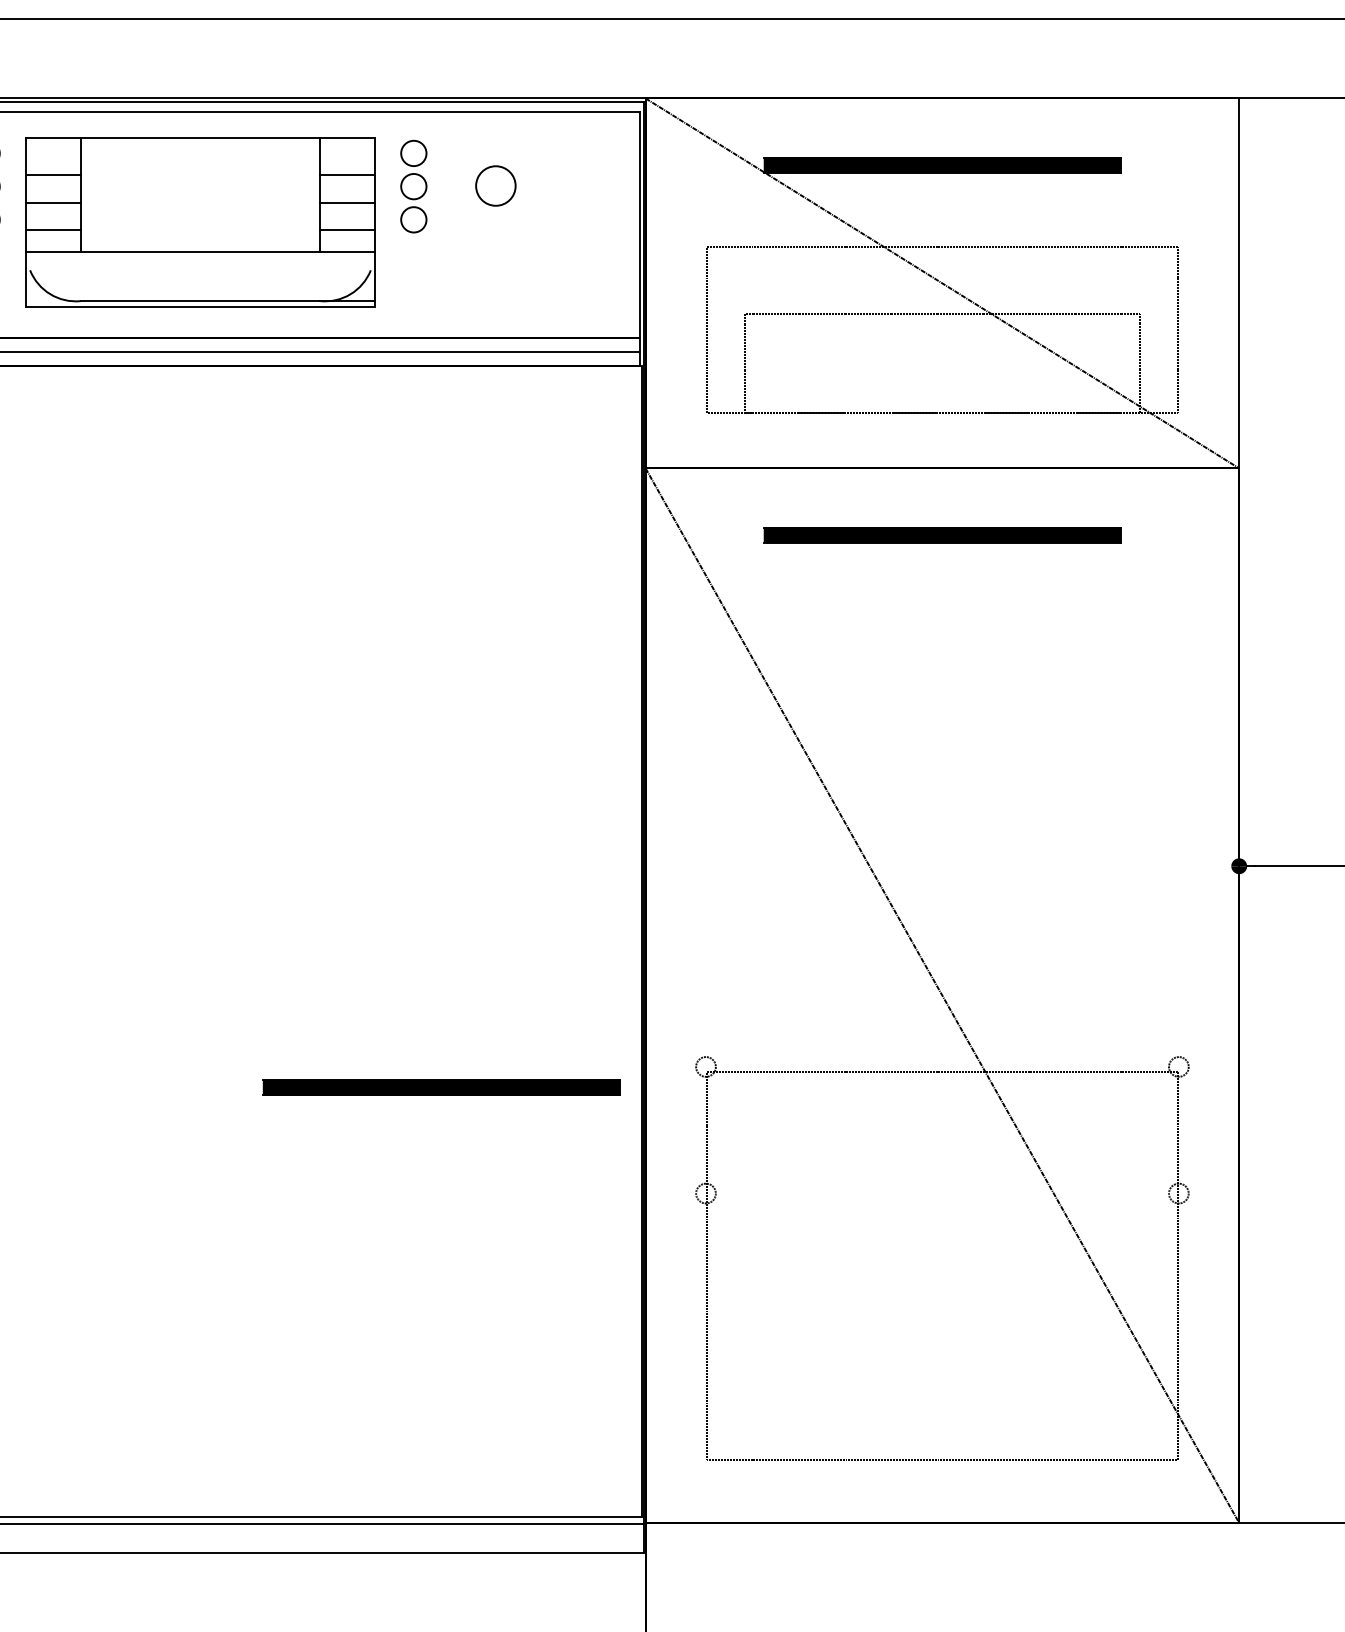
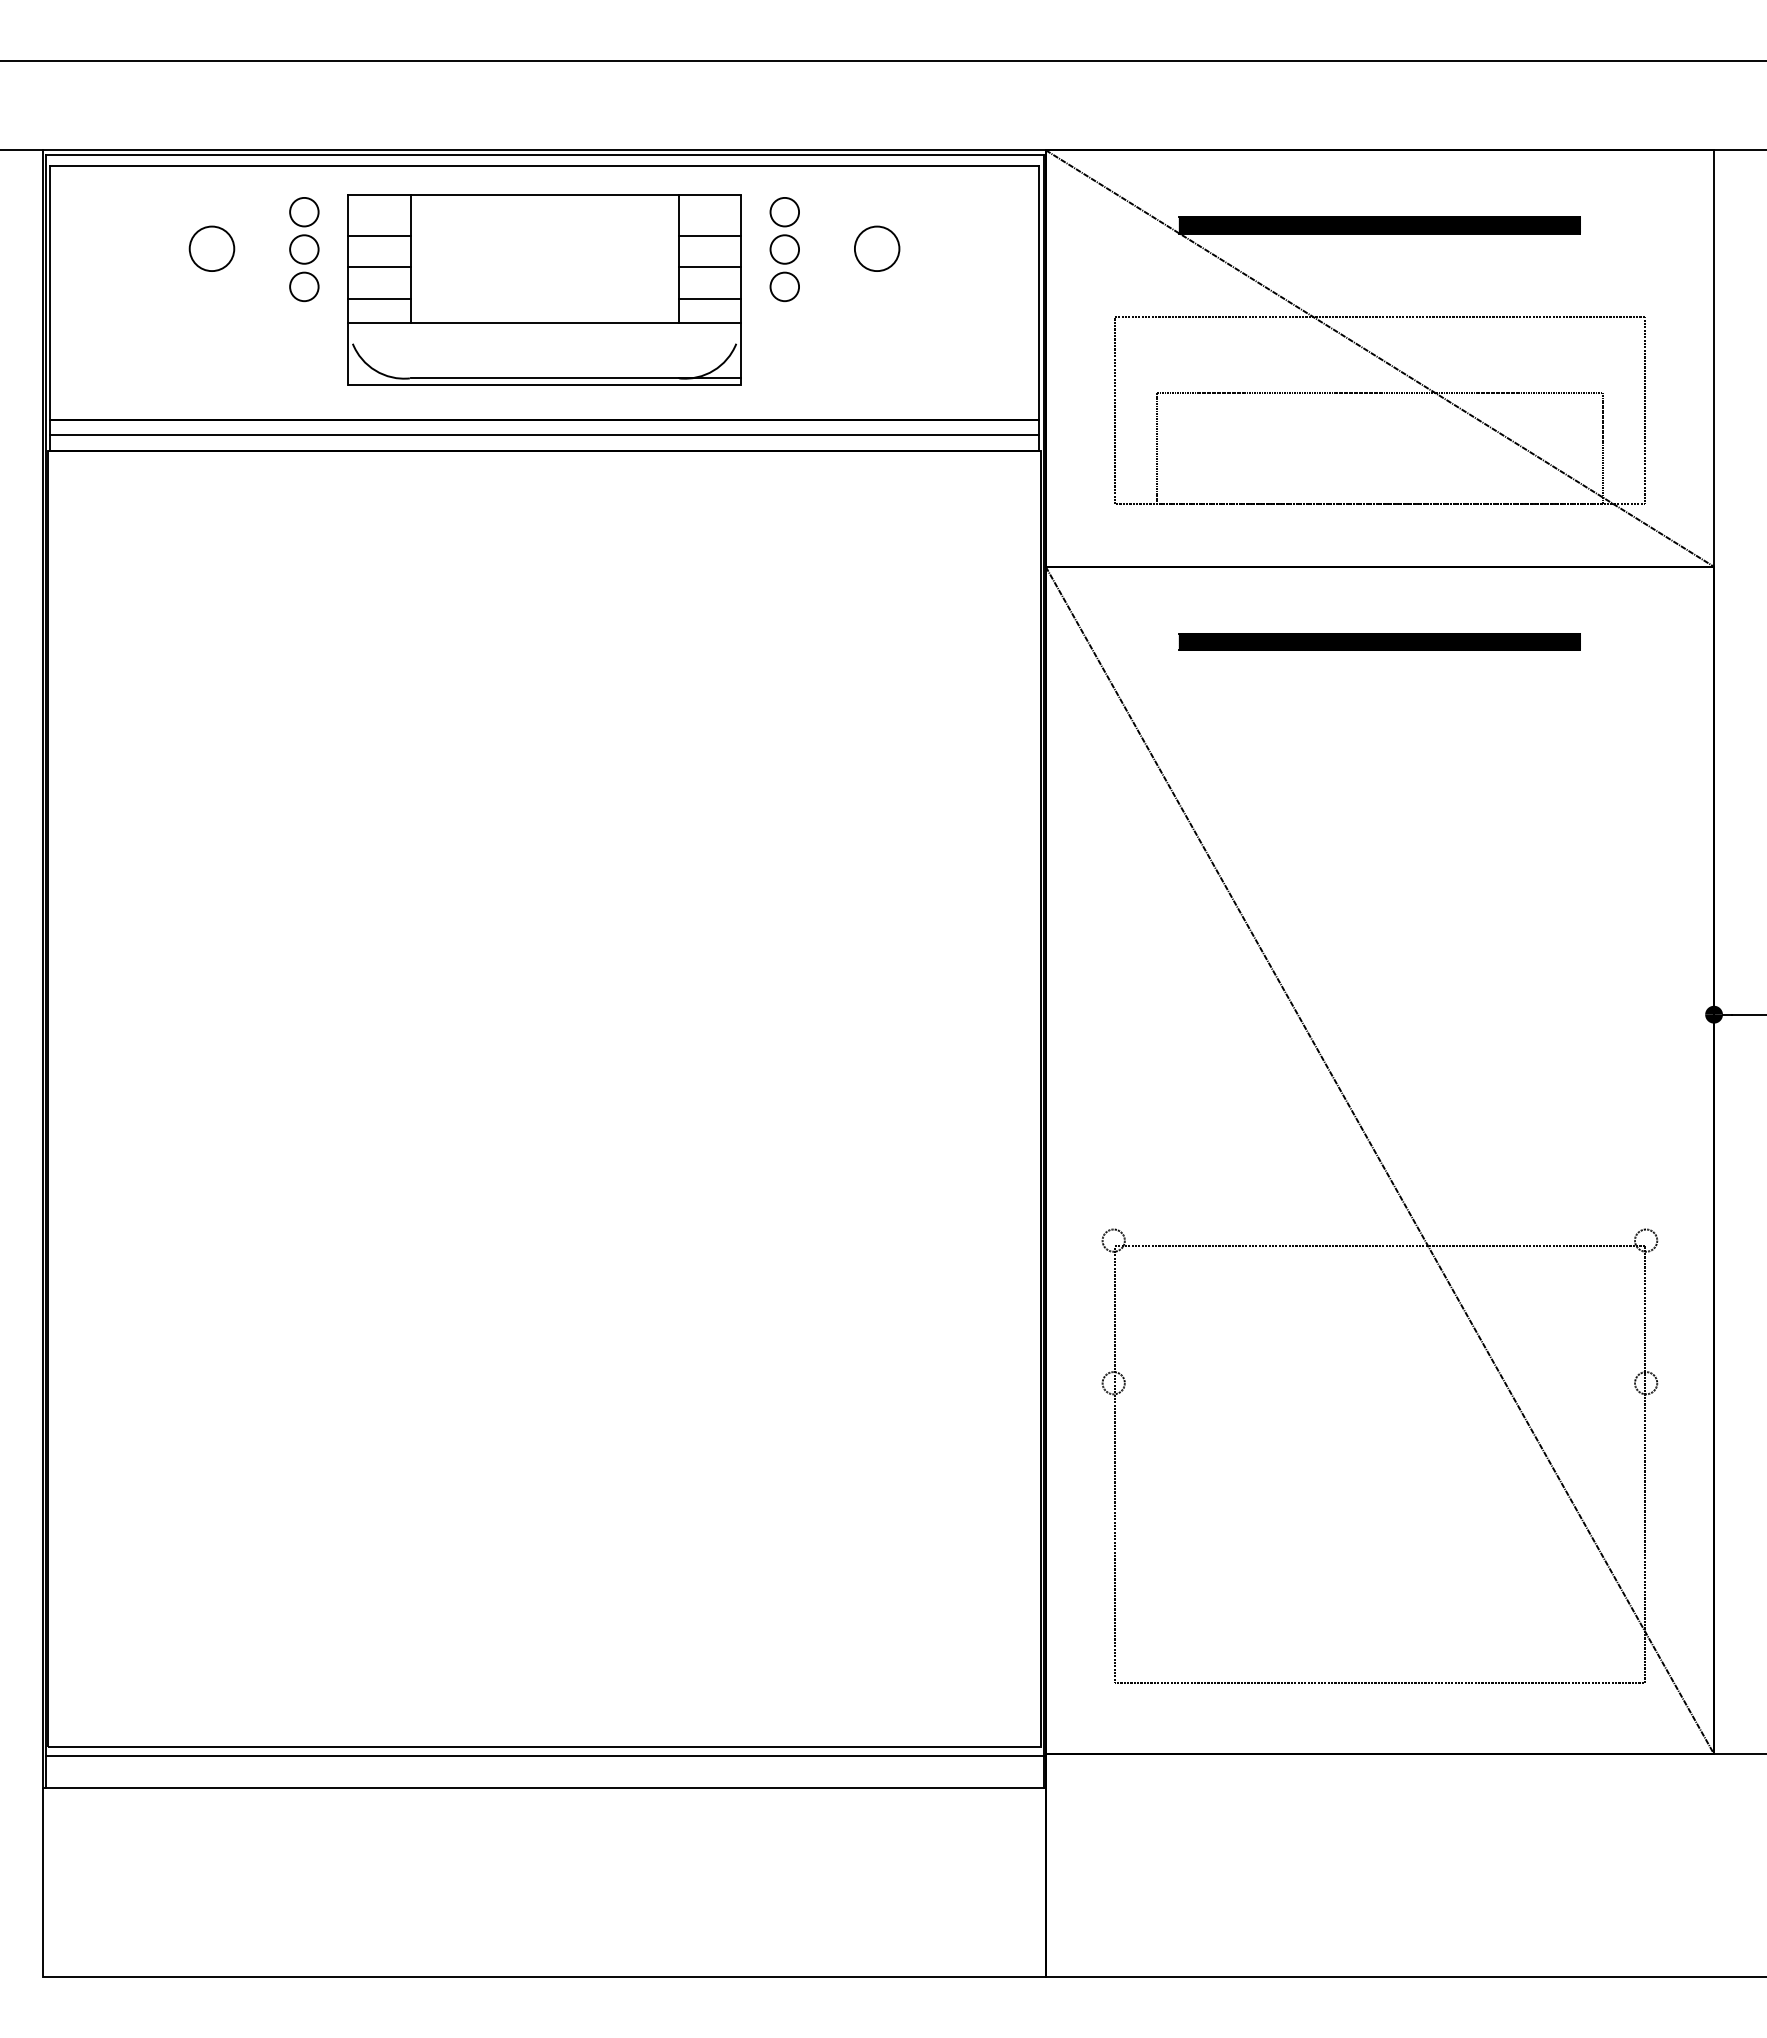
part: (441, 1087) -> (815, 1263), removed

